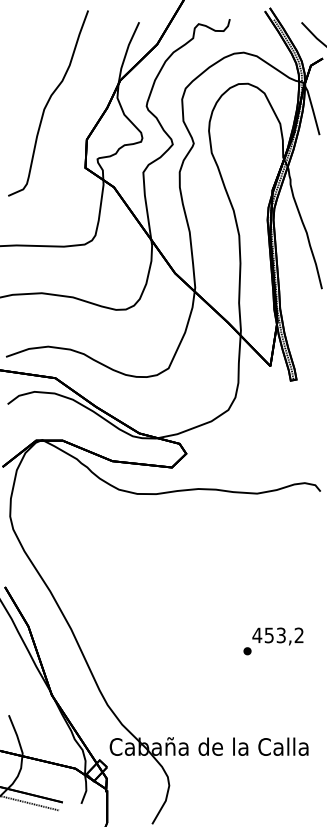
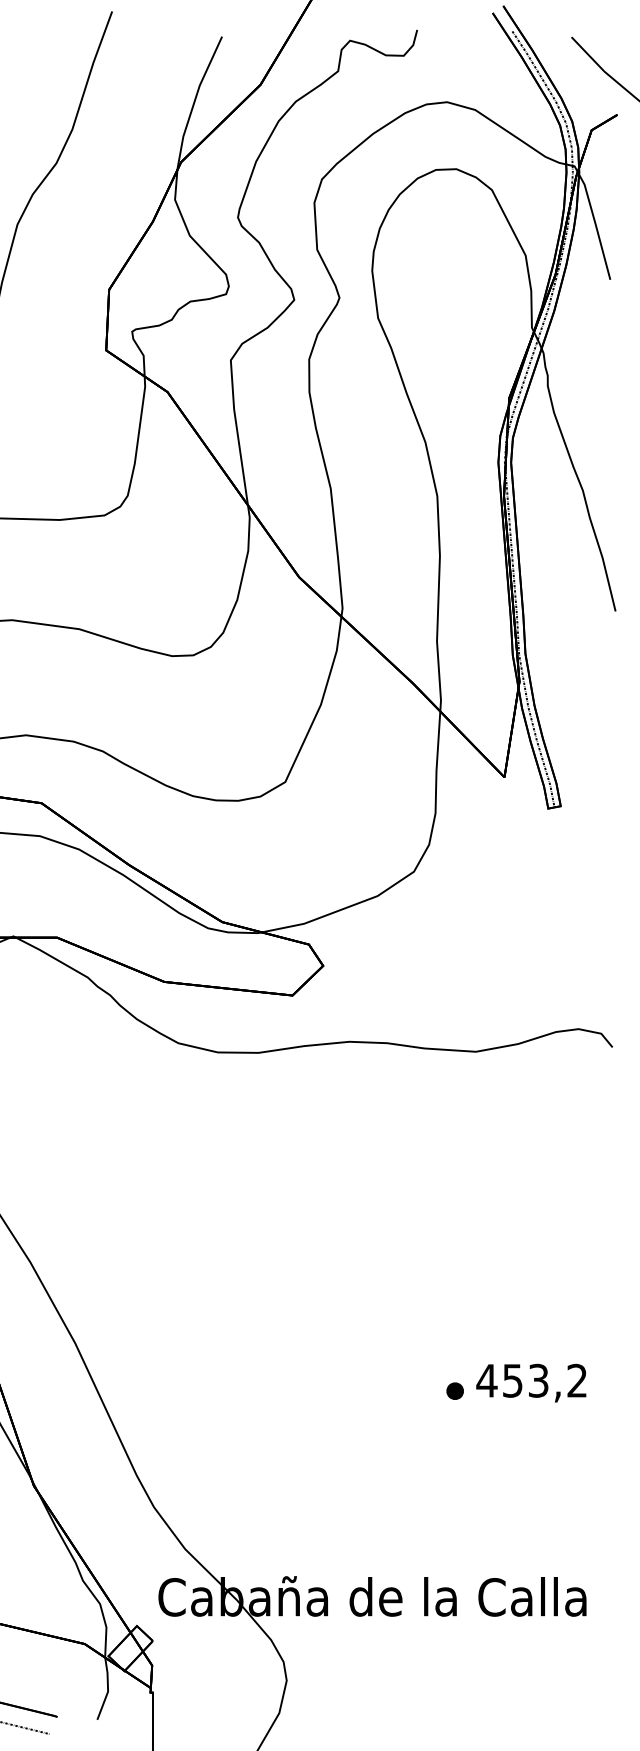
text: (277, 636) -> (530, 1383), moved

